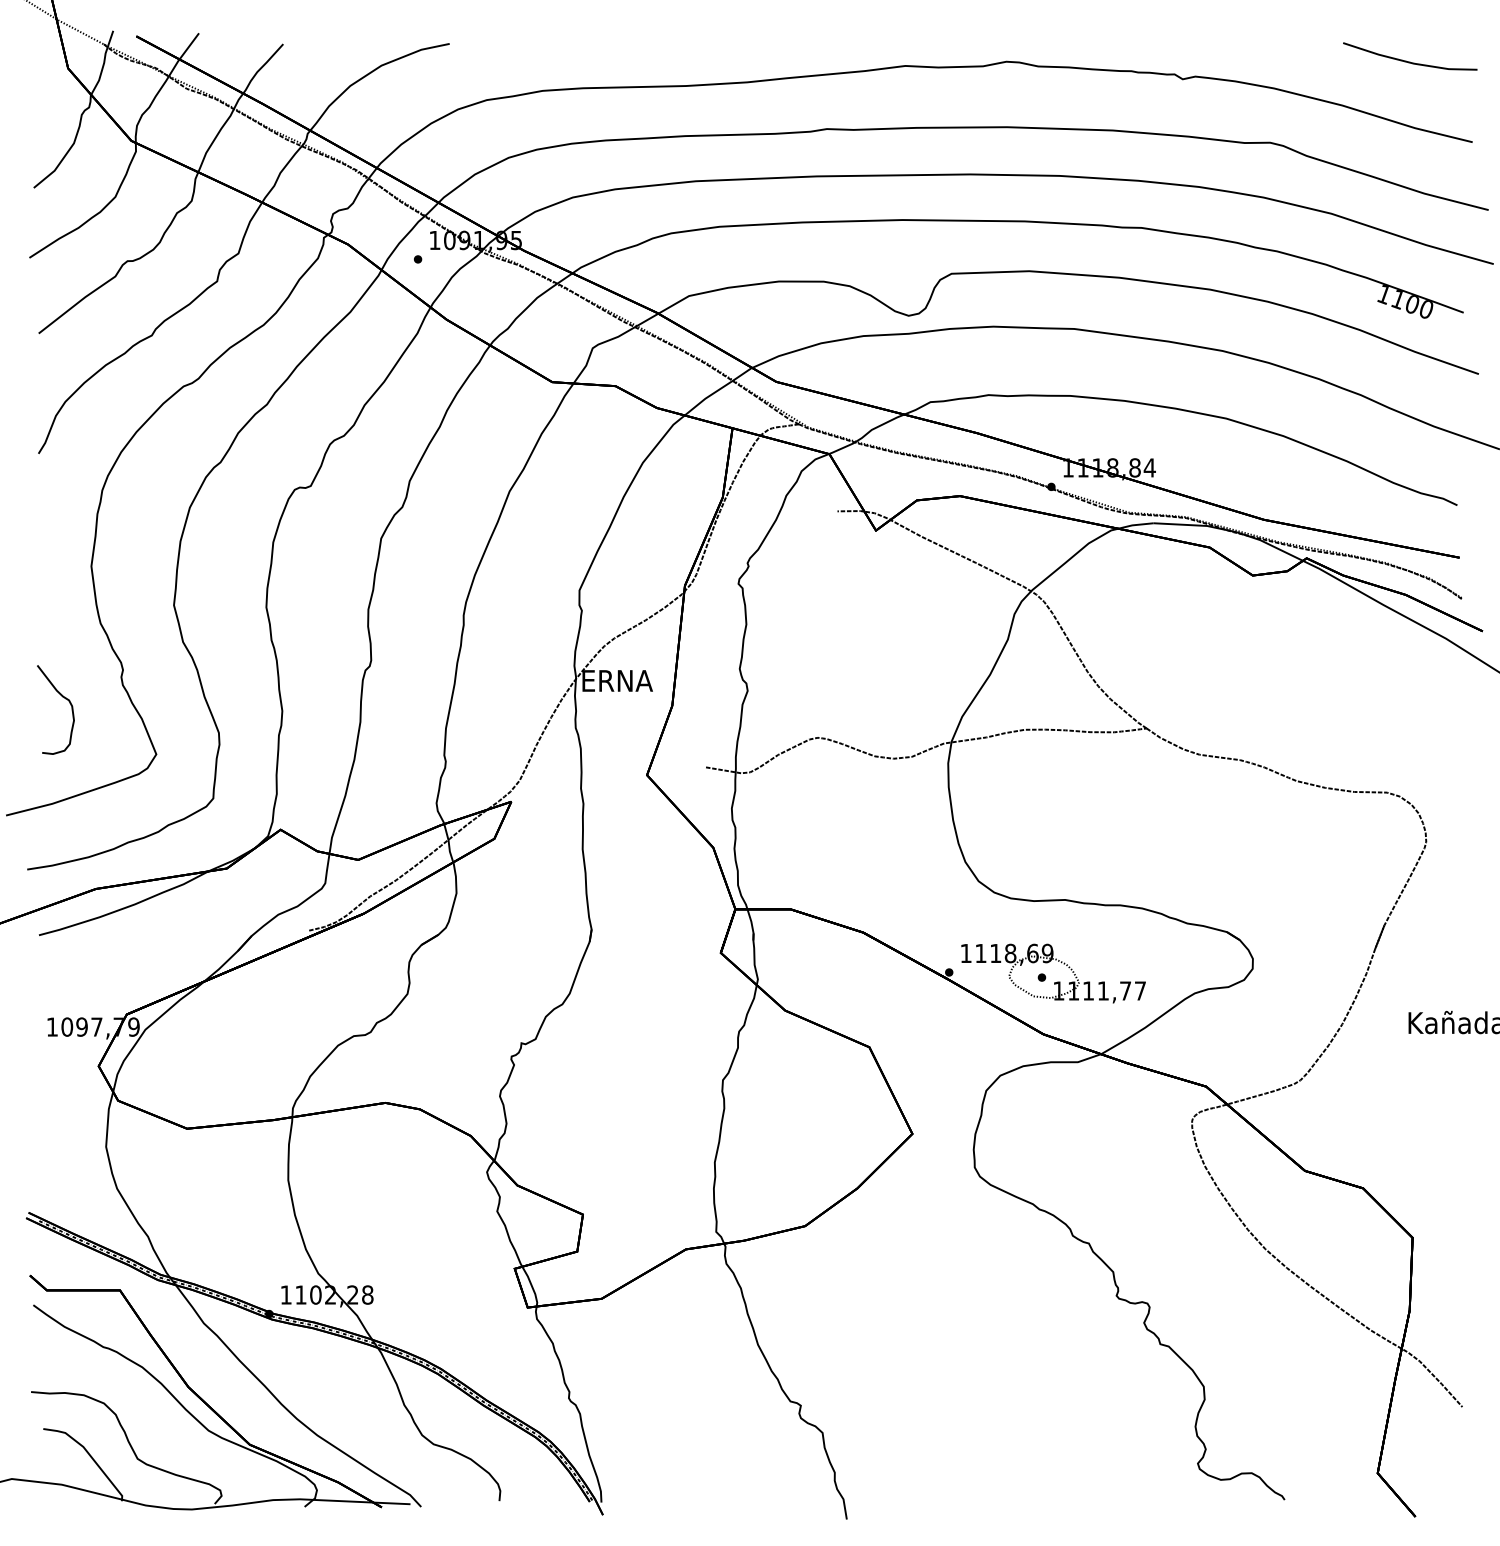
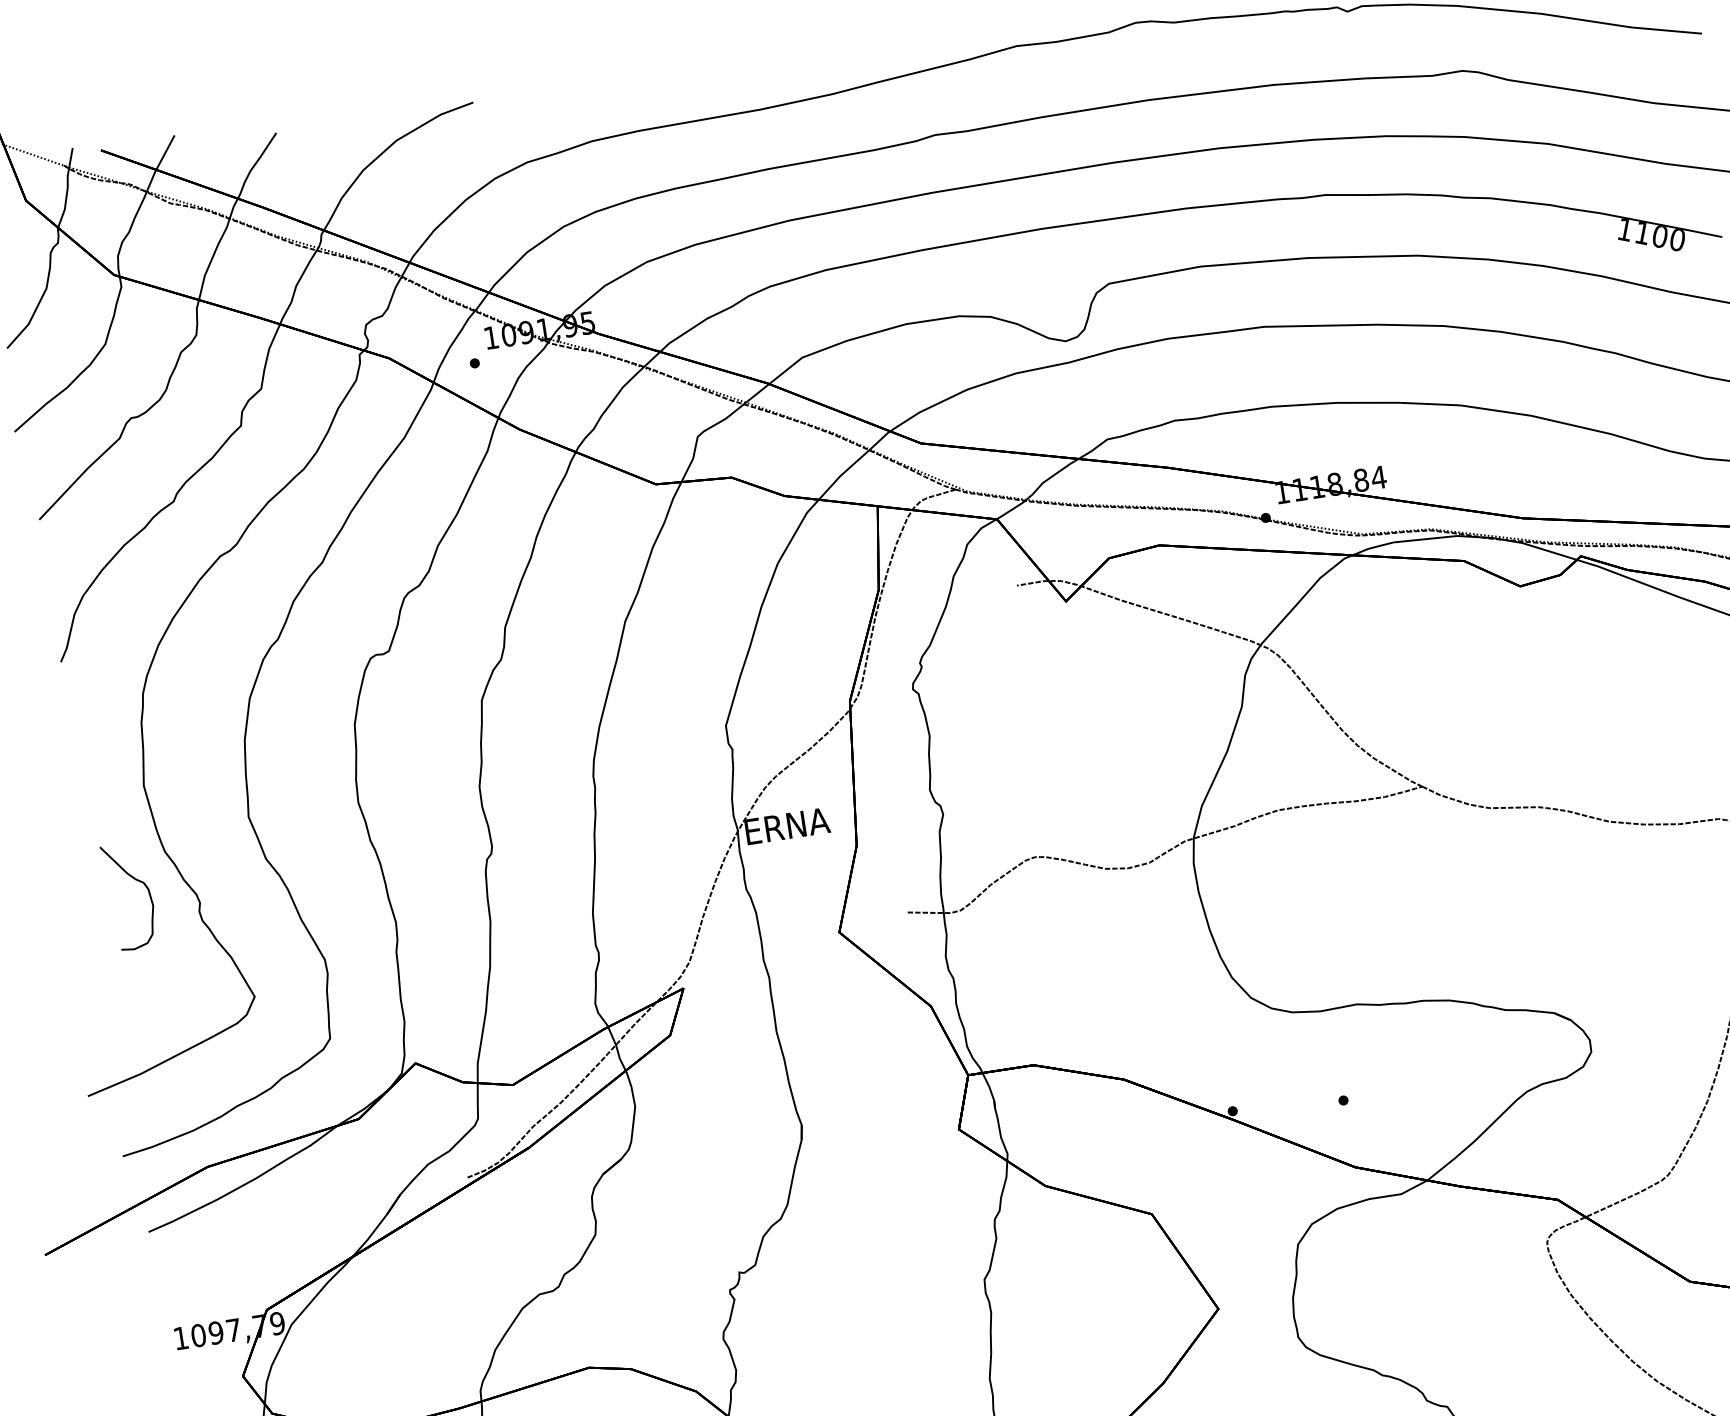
curve: (62, 697) -> (135, 880), moved
part: (1057, 981) -> (1362, 1102), removed

